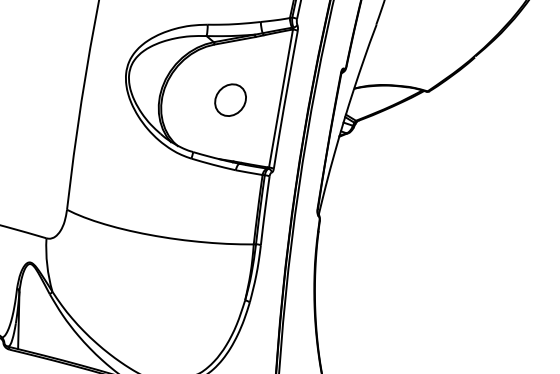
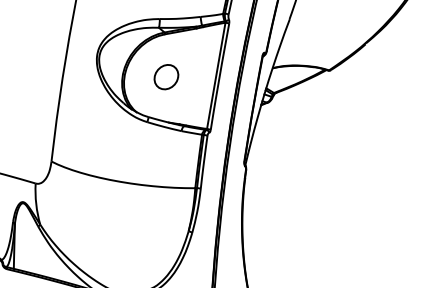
part: (230, 100) -> (166, 77), moved

